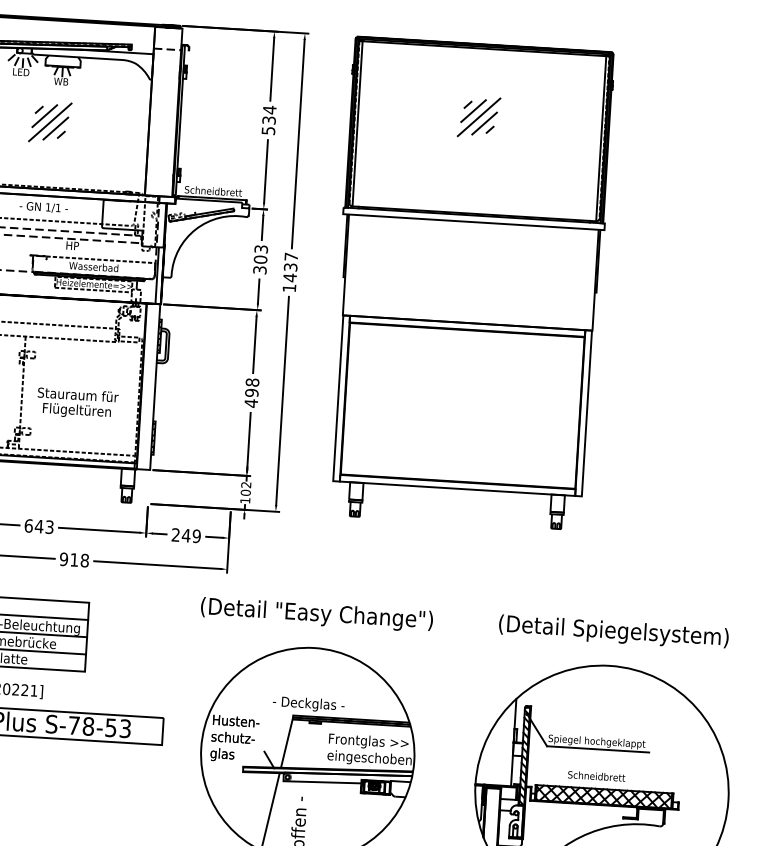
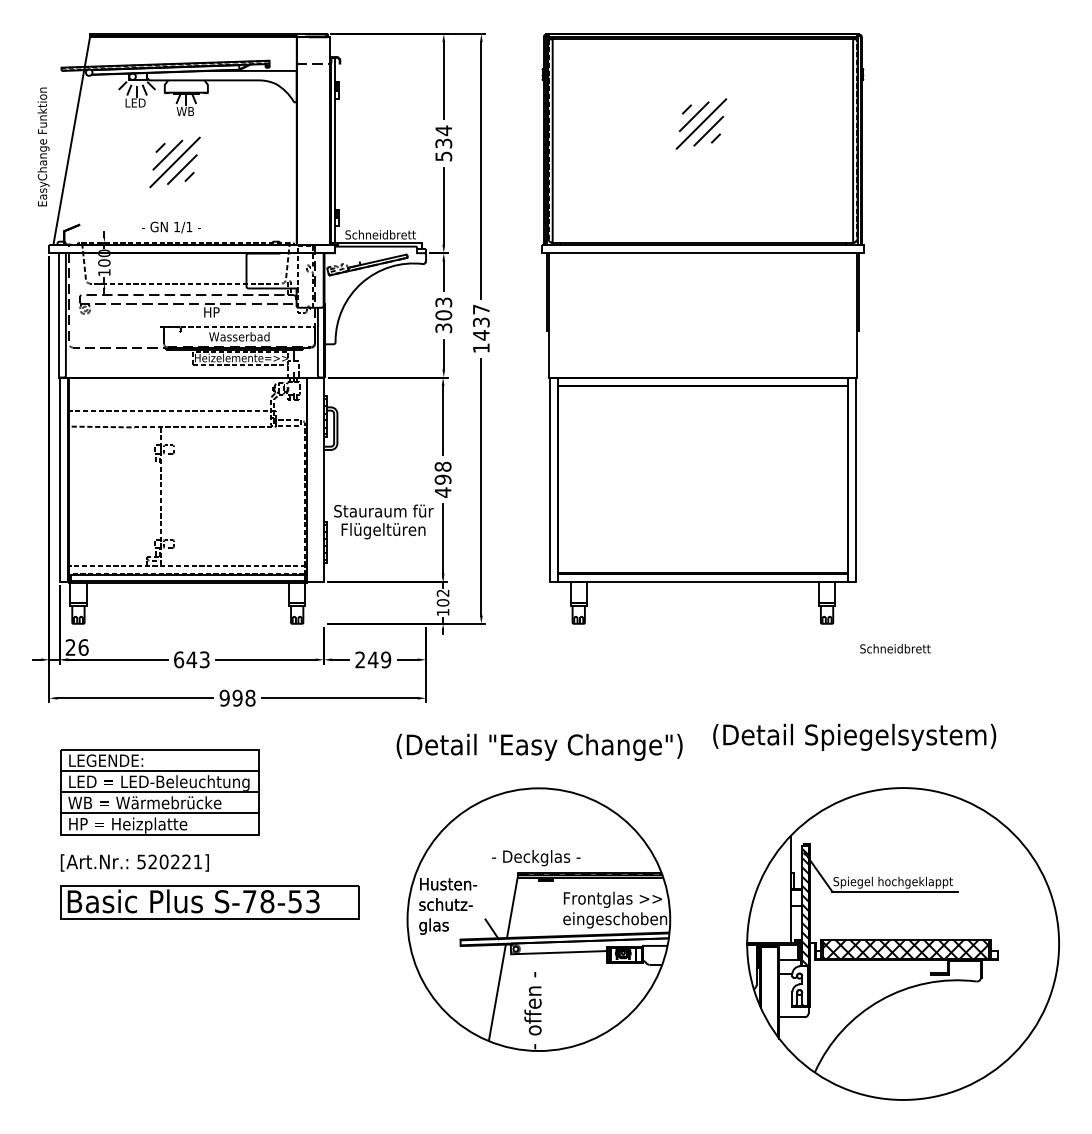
text: (43, 207) -> (171, 227), moved
text: (77, 403) -> (383, 521), moved
text: (74, 559) -> (237, 697), 918 -> 998
text: (613, 631) -> (854, 736), moved
text: (596, 776) -> (895, 648), moved

